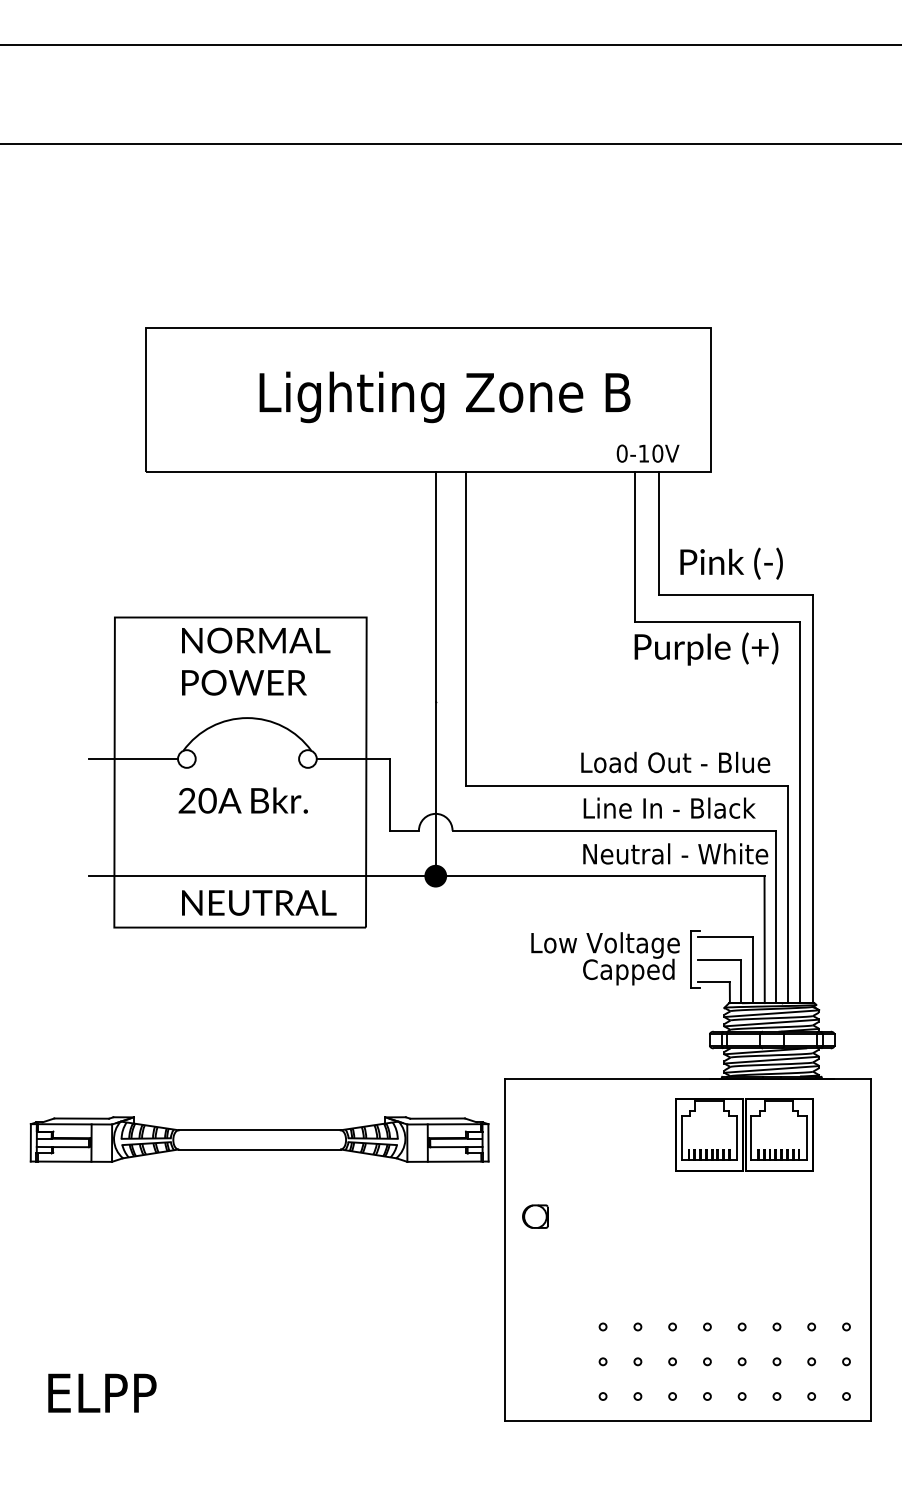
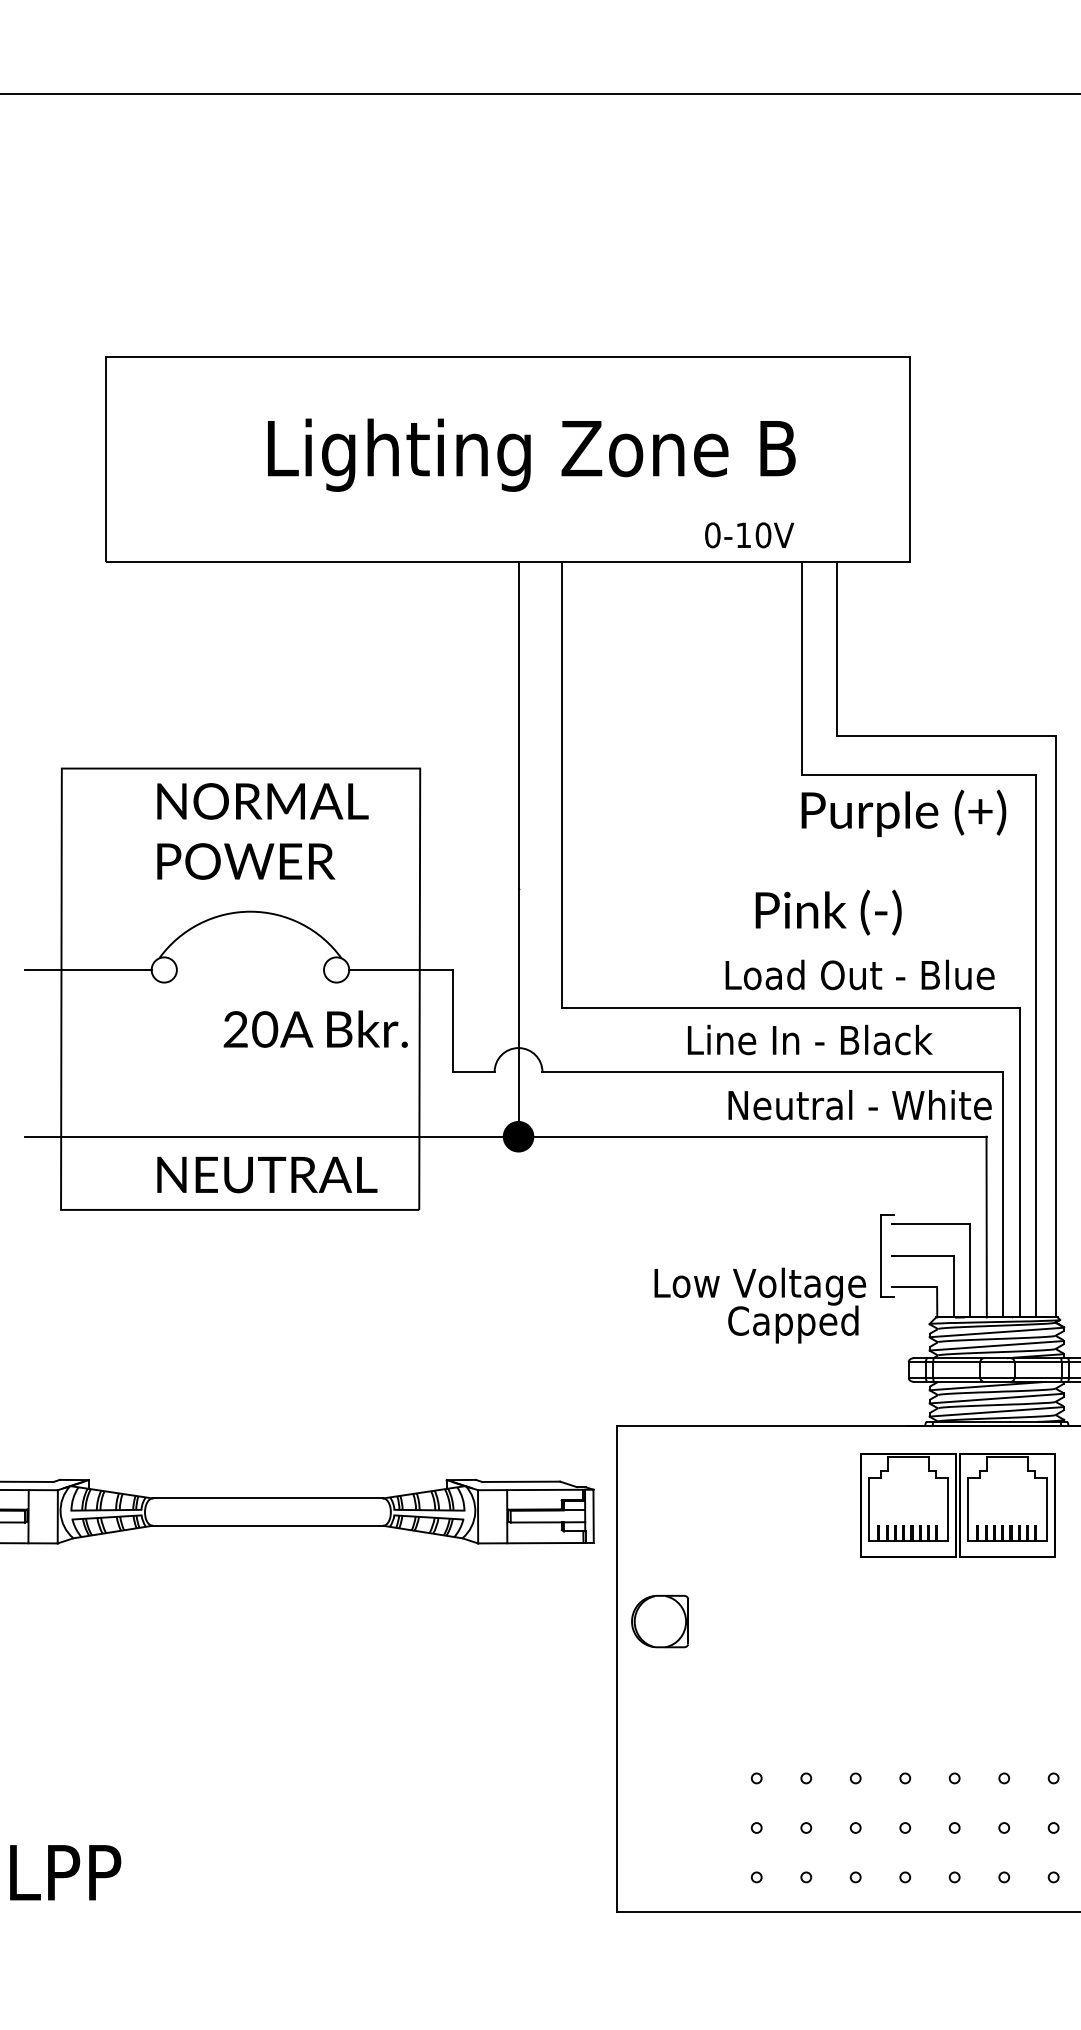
text: (647, 453) -> (748, 535), moved
text: (731, 563) -> (828, 912), moved
text: (242, 800) -> (314, 1029), moved
text: (669, 807) -> (809, 1038), moved
text: (605, 958) -> (760, 1305), moved
part: (535, 1216) -> (660, 1621), size x1.6

